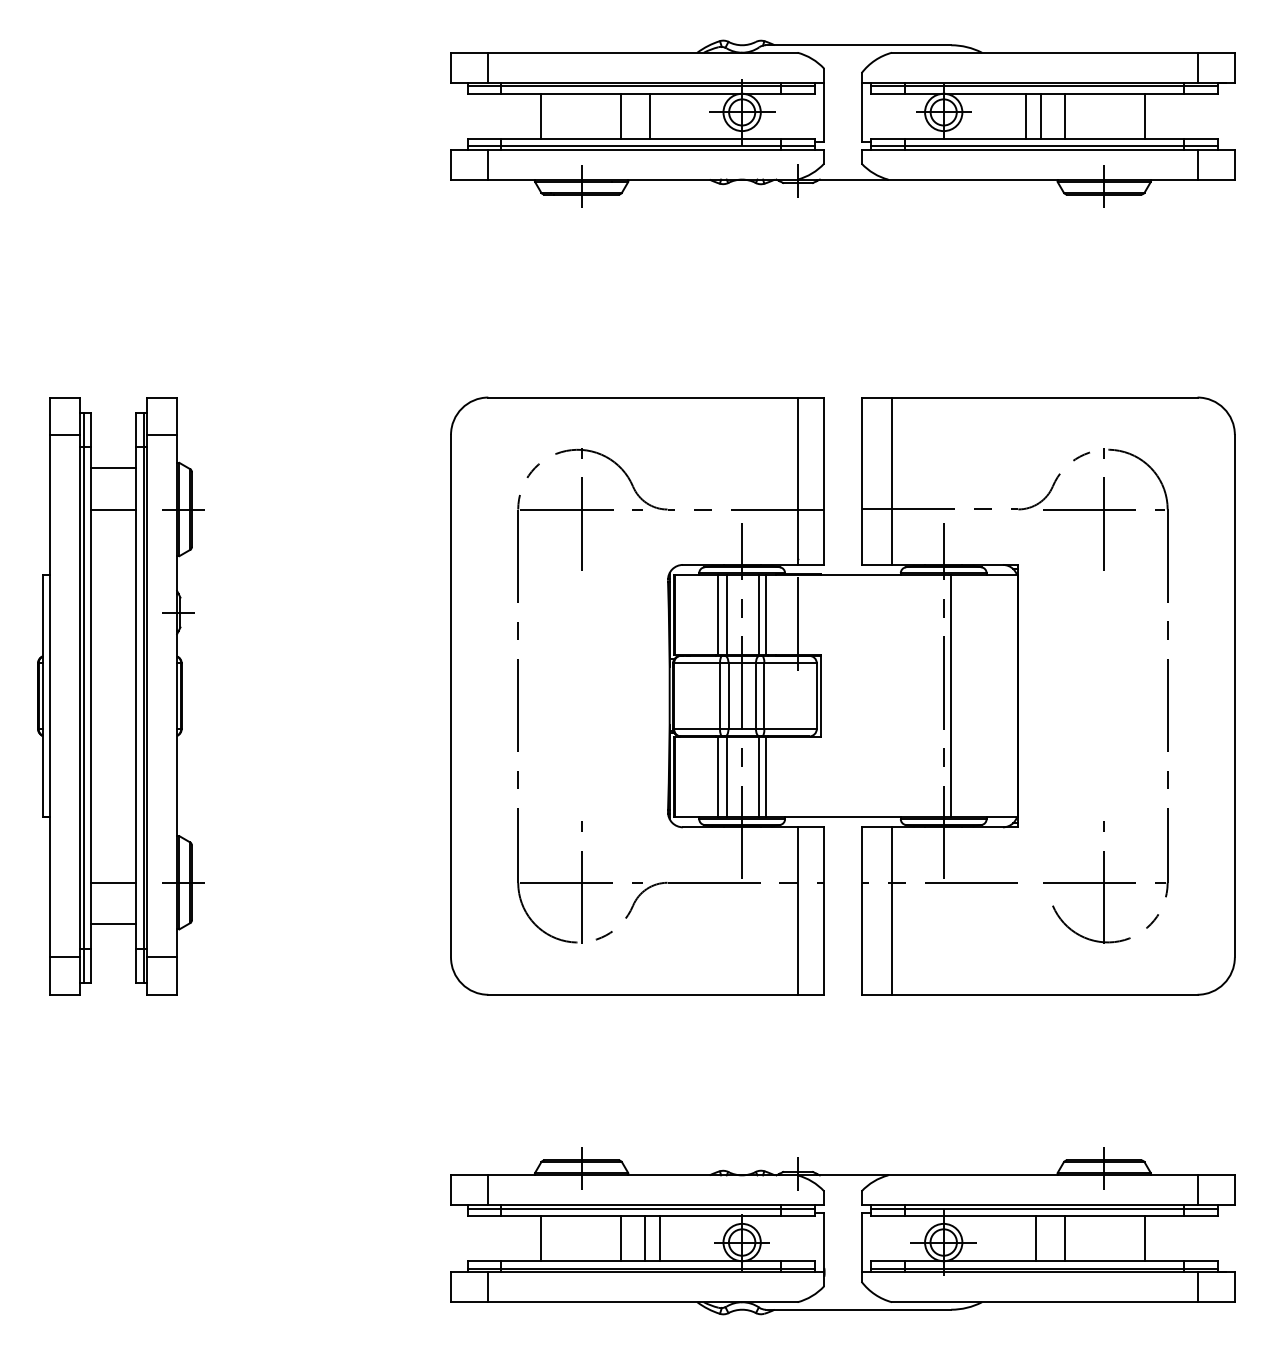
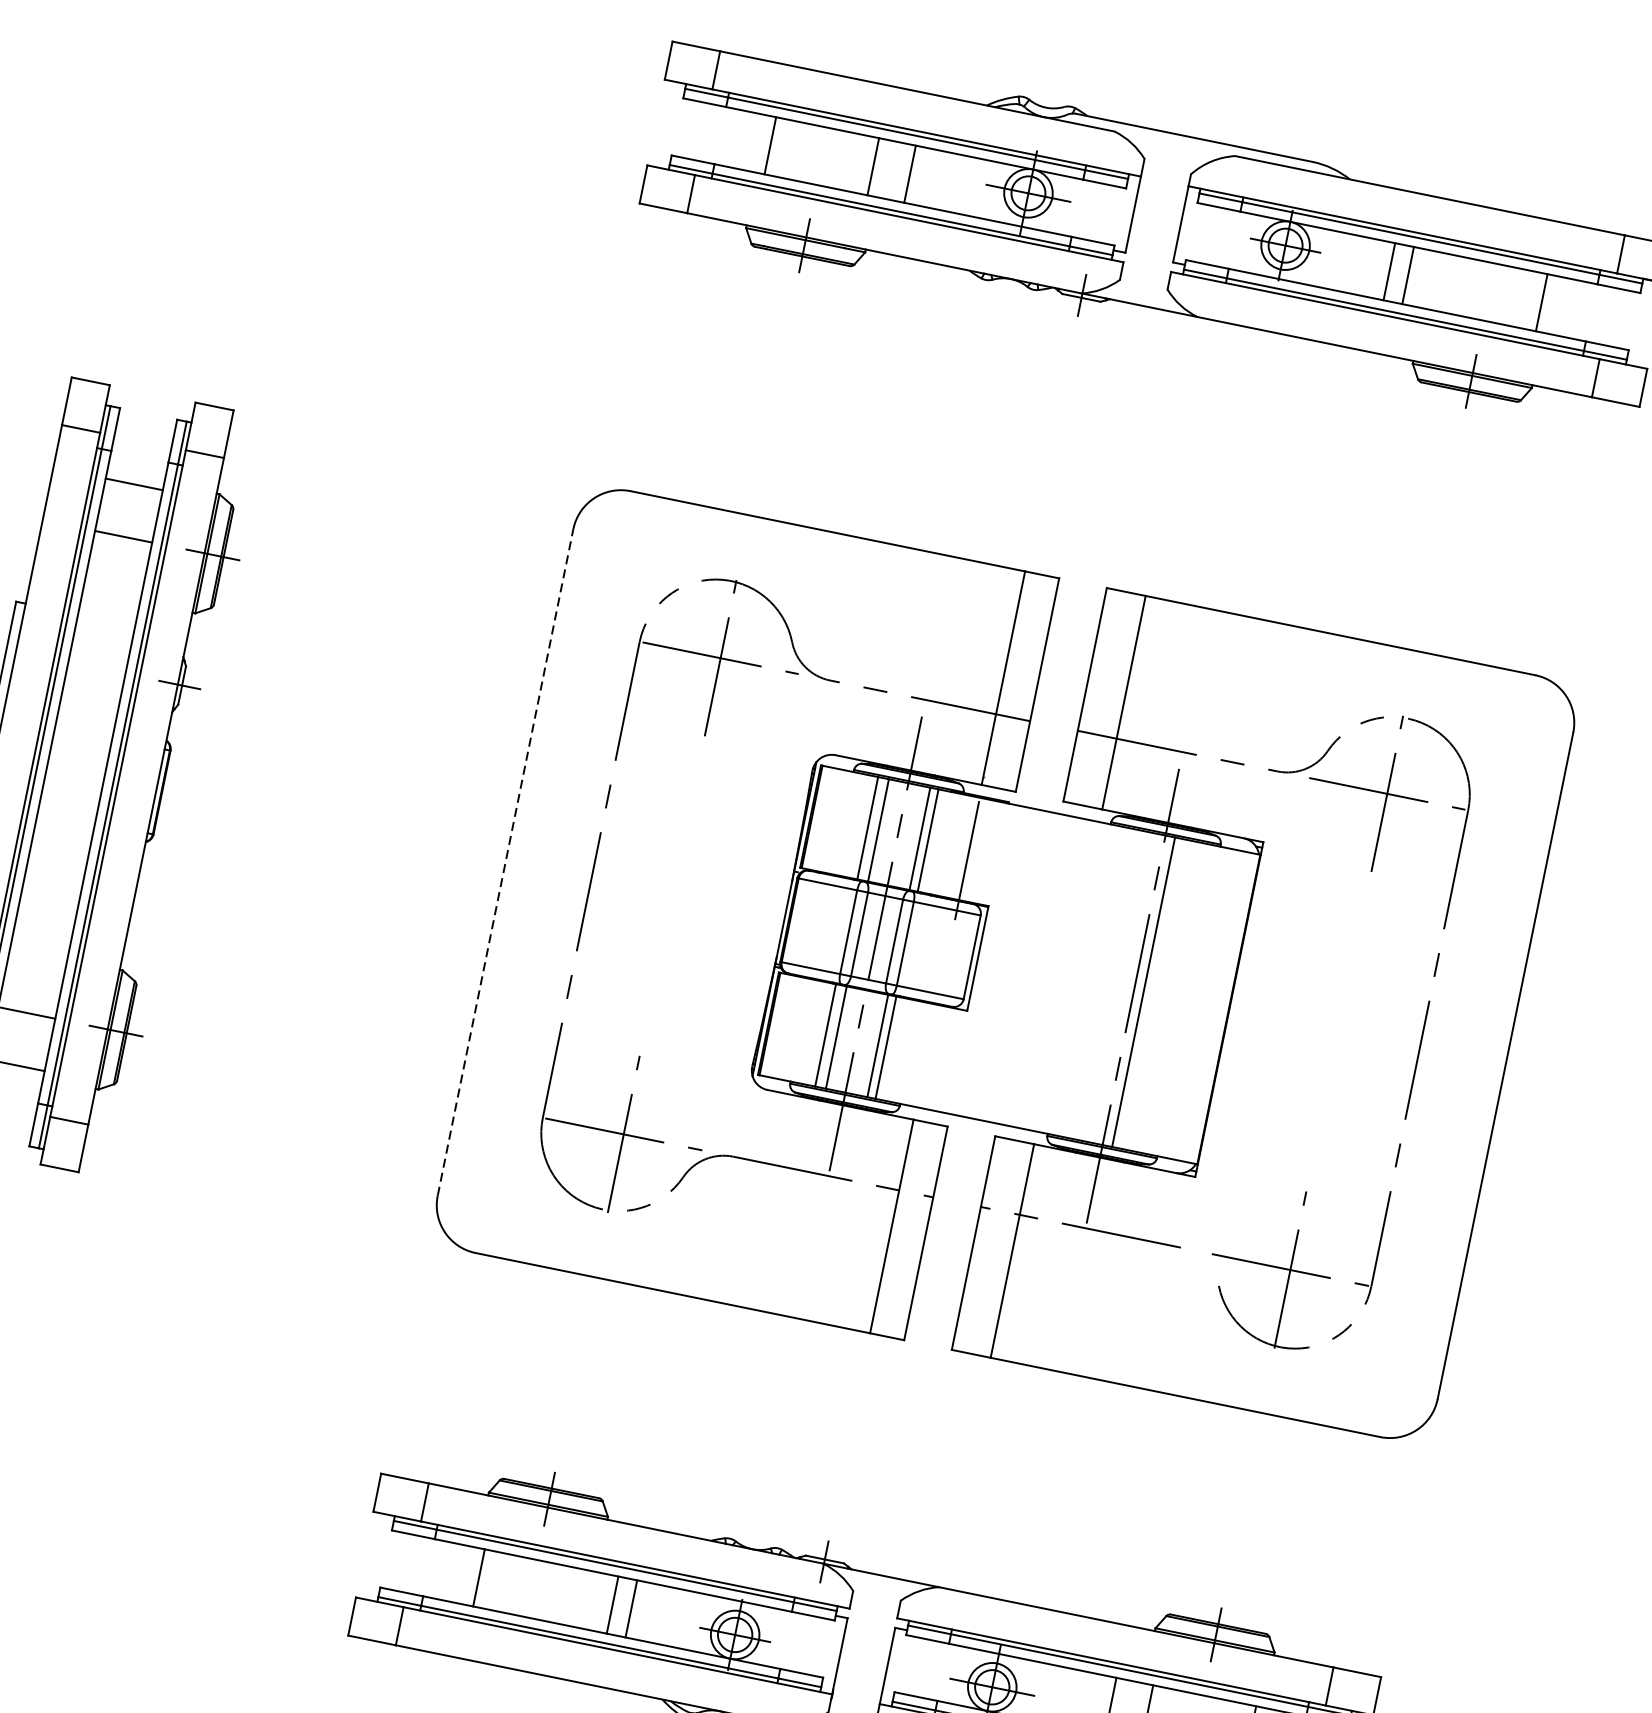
line: (1064, 115) -> (1438, 280), removed
line: (451, 695) -> (506, 861), solid -> dashed
line: (621, 1238) -> (582, 1598), removed

